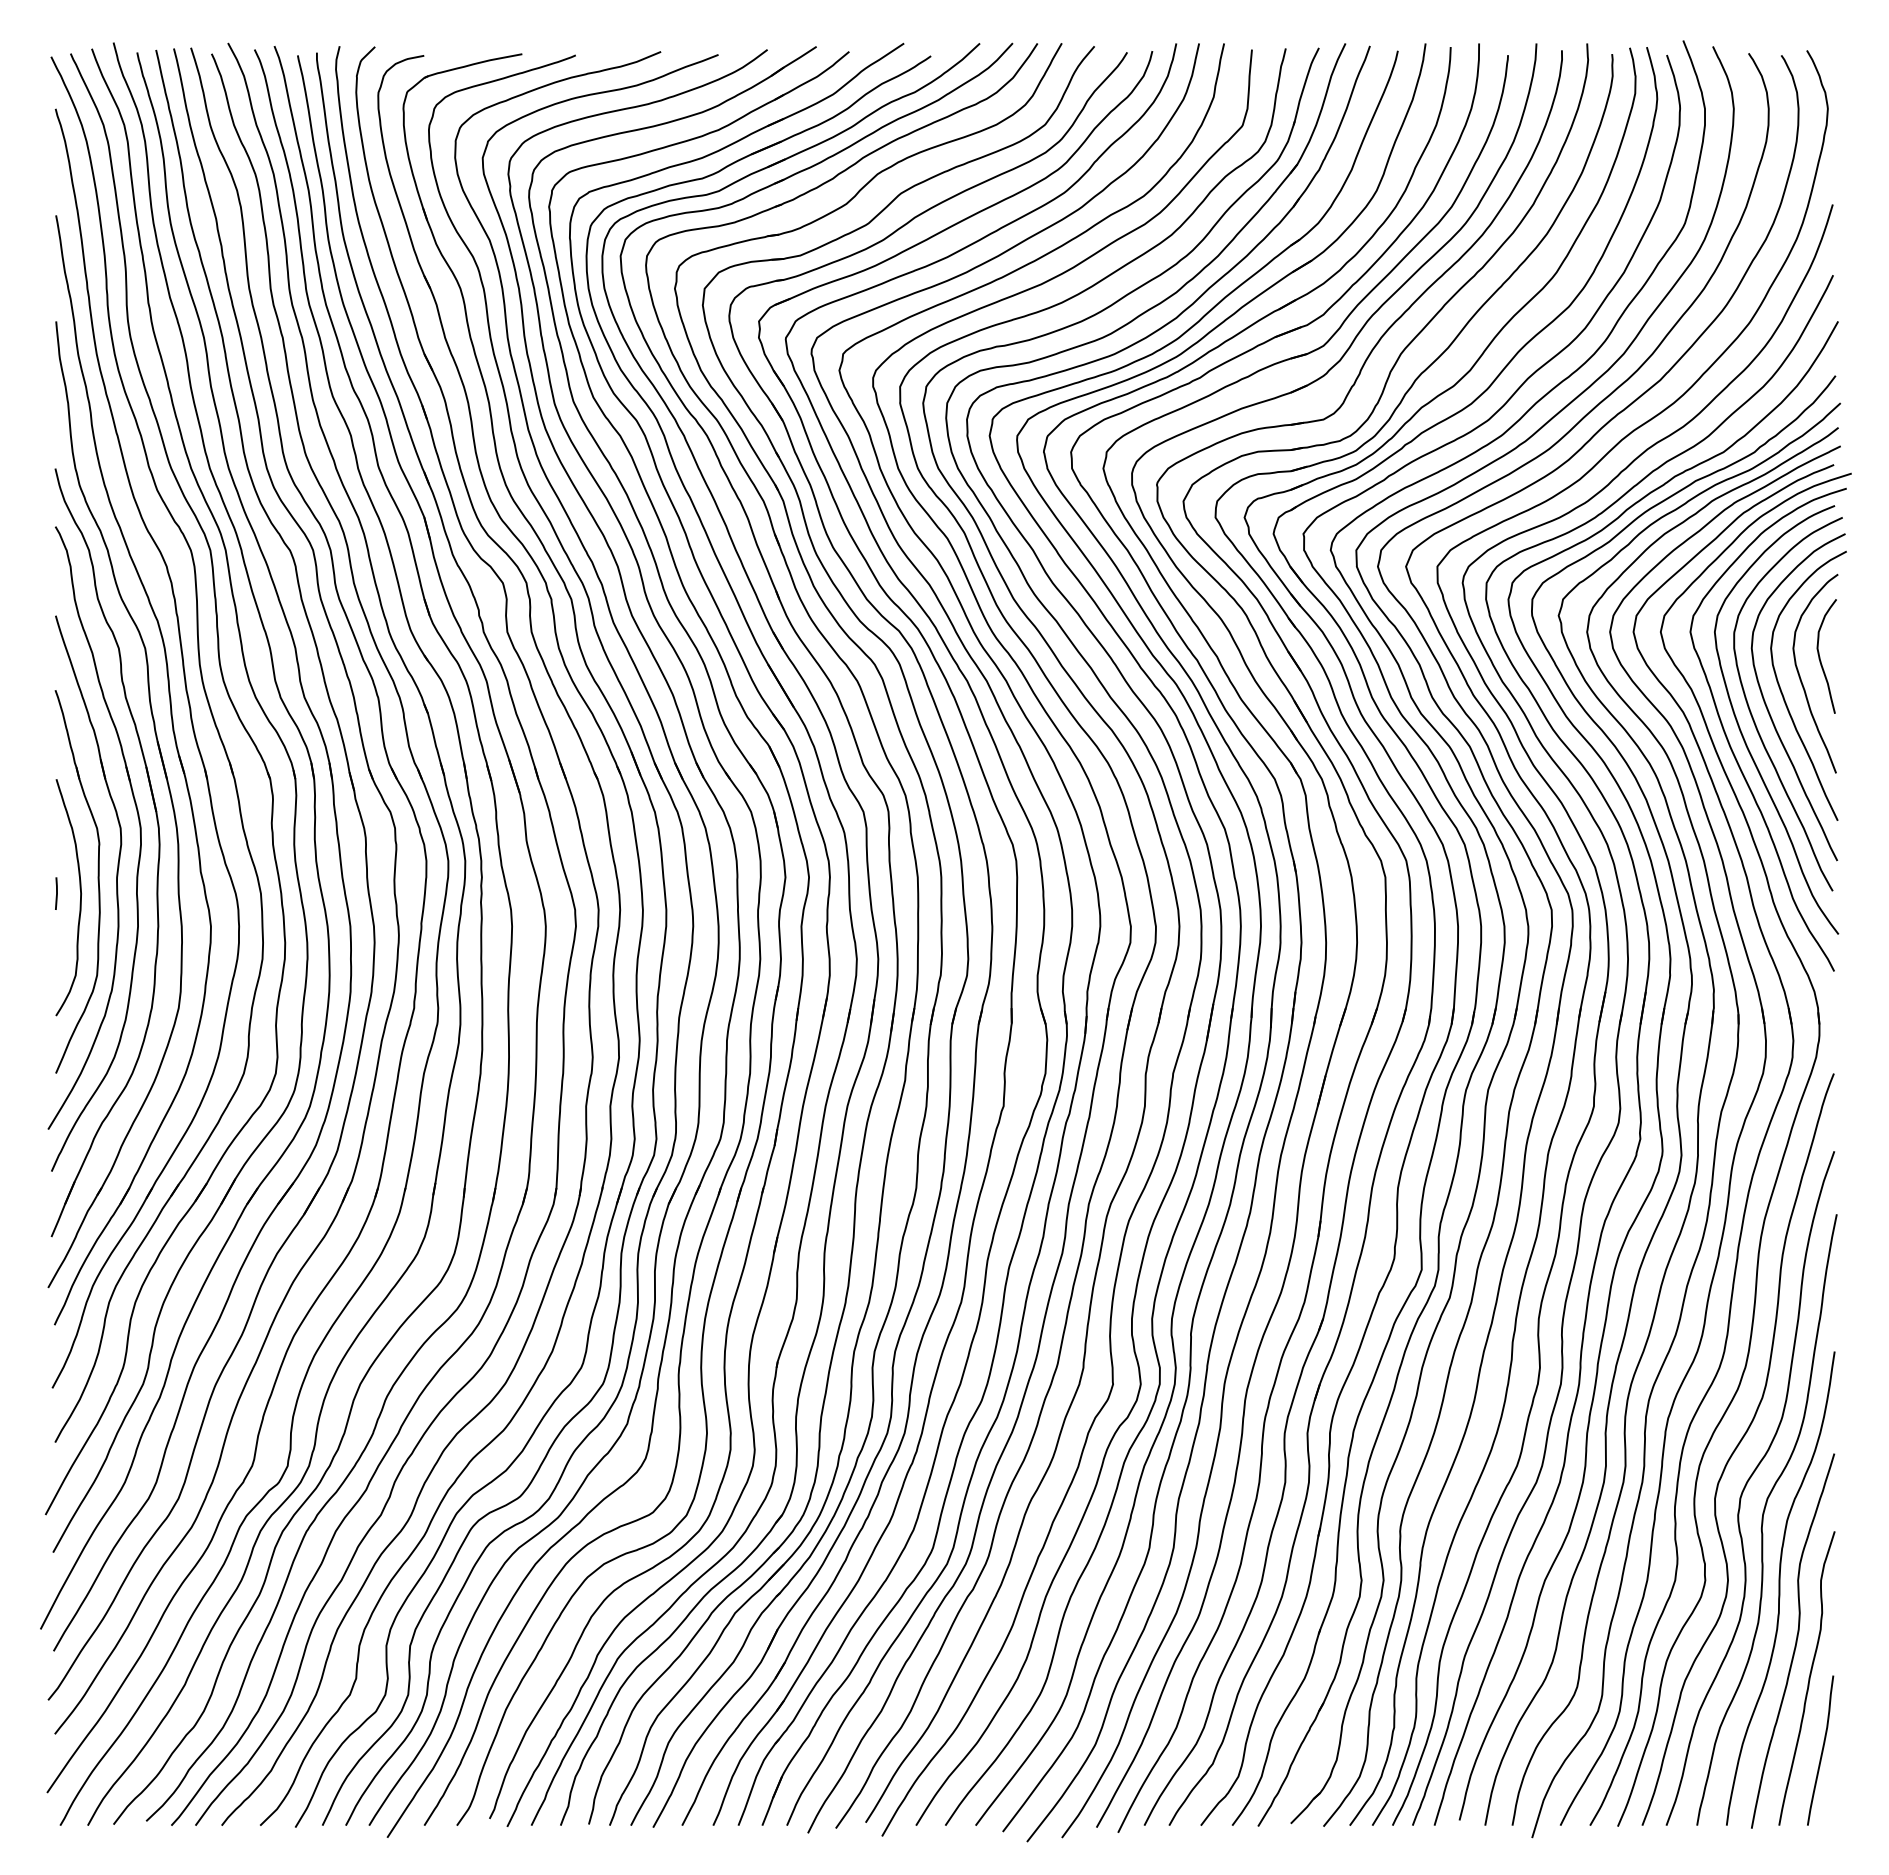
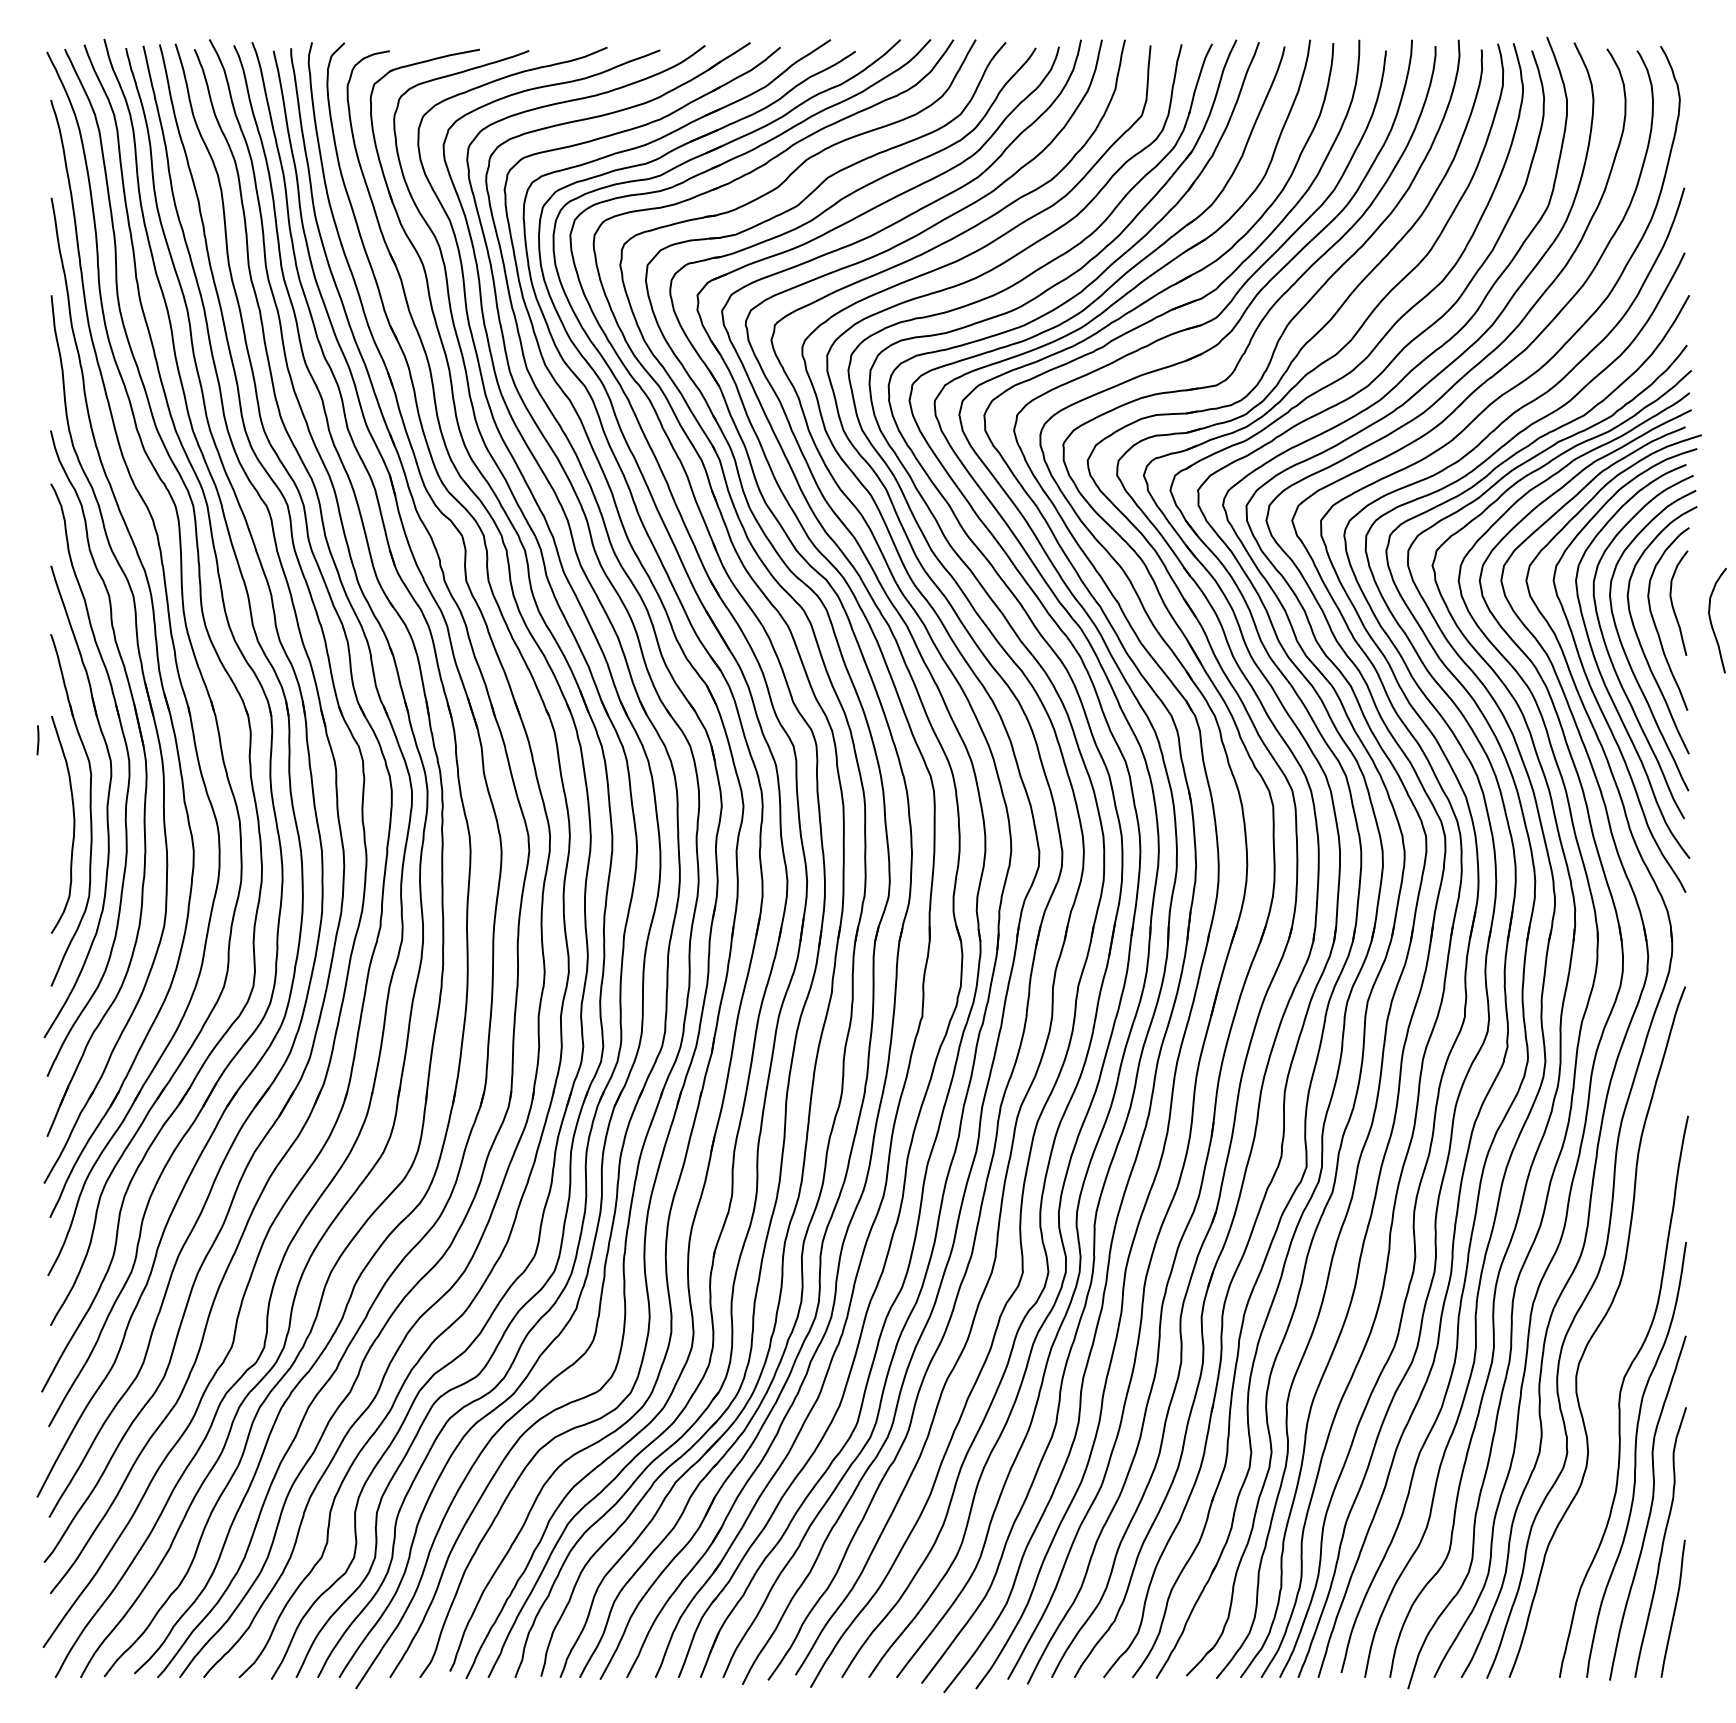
curve: (1862, 675) -> (1711, 620), added
line: (56, 893) -> (38, 740), moved
curve: (1746, 1486) -> (1605, 1366), removed

